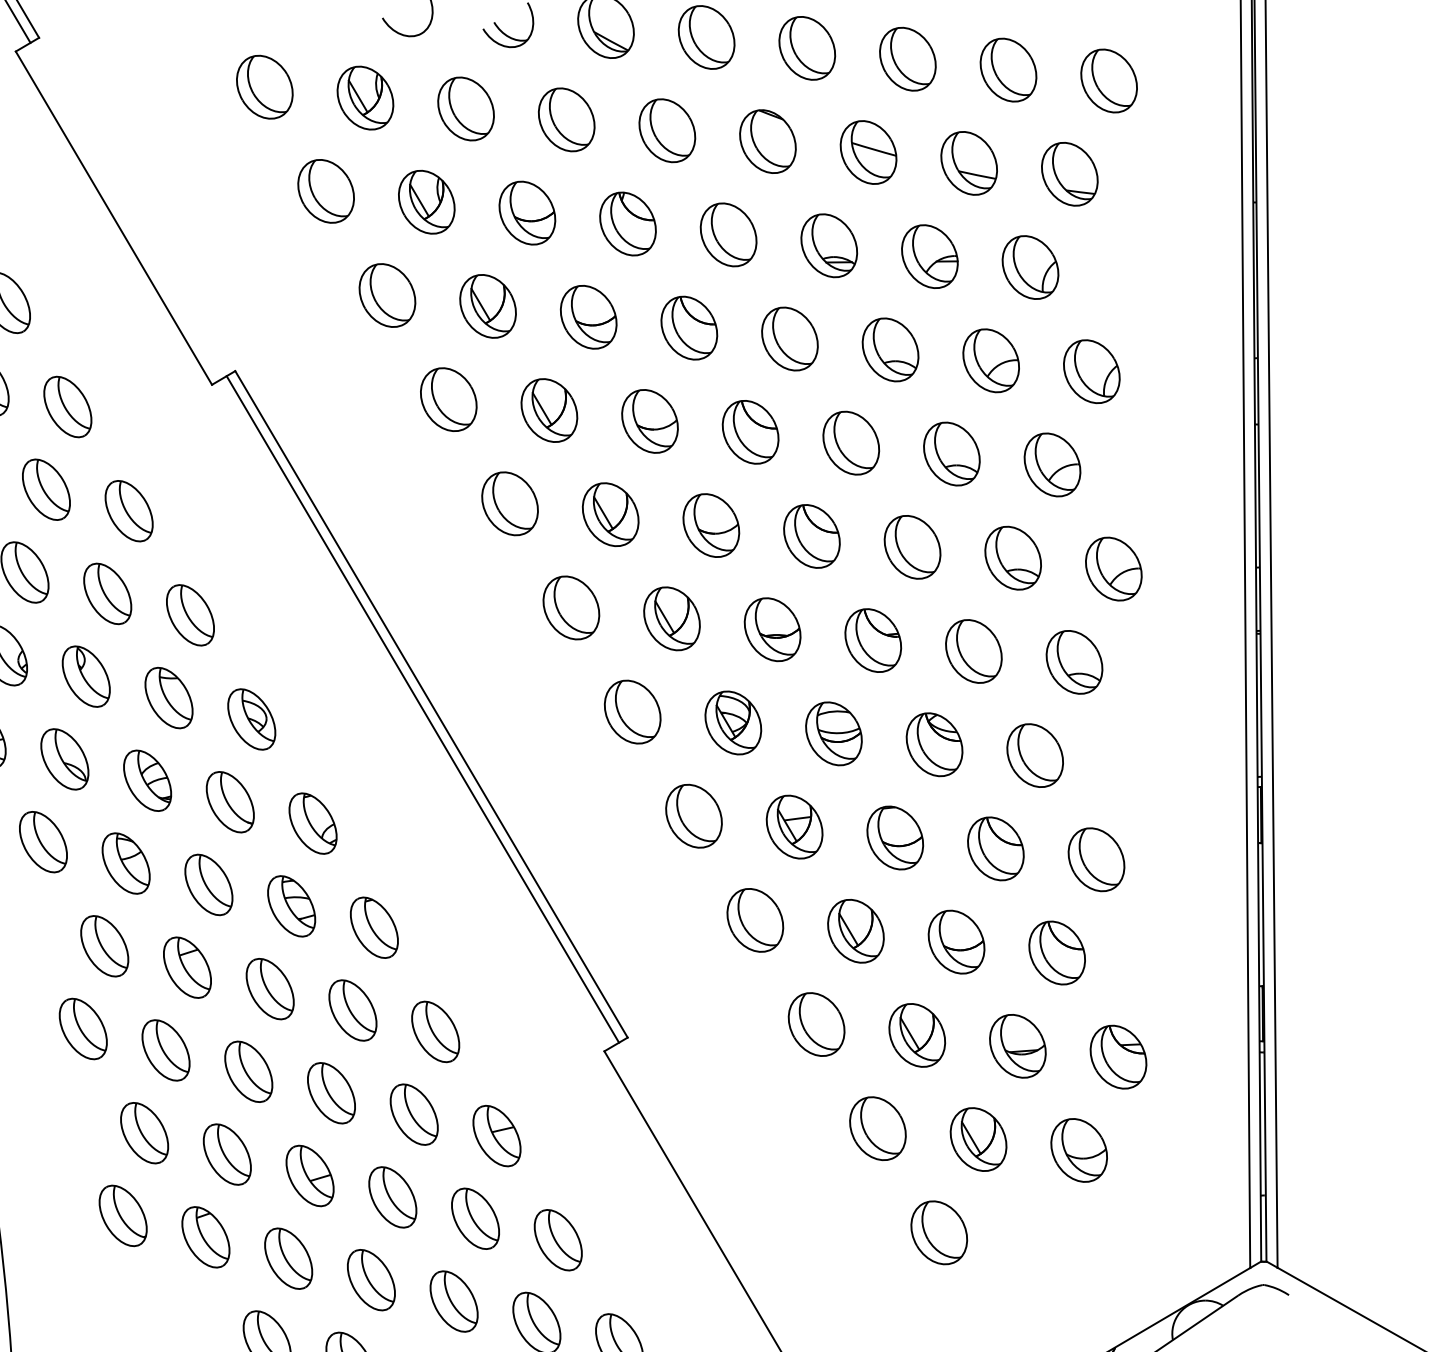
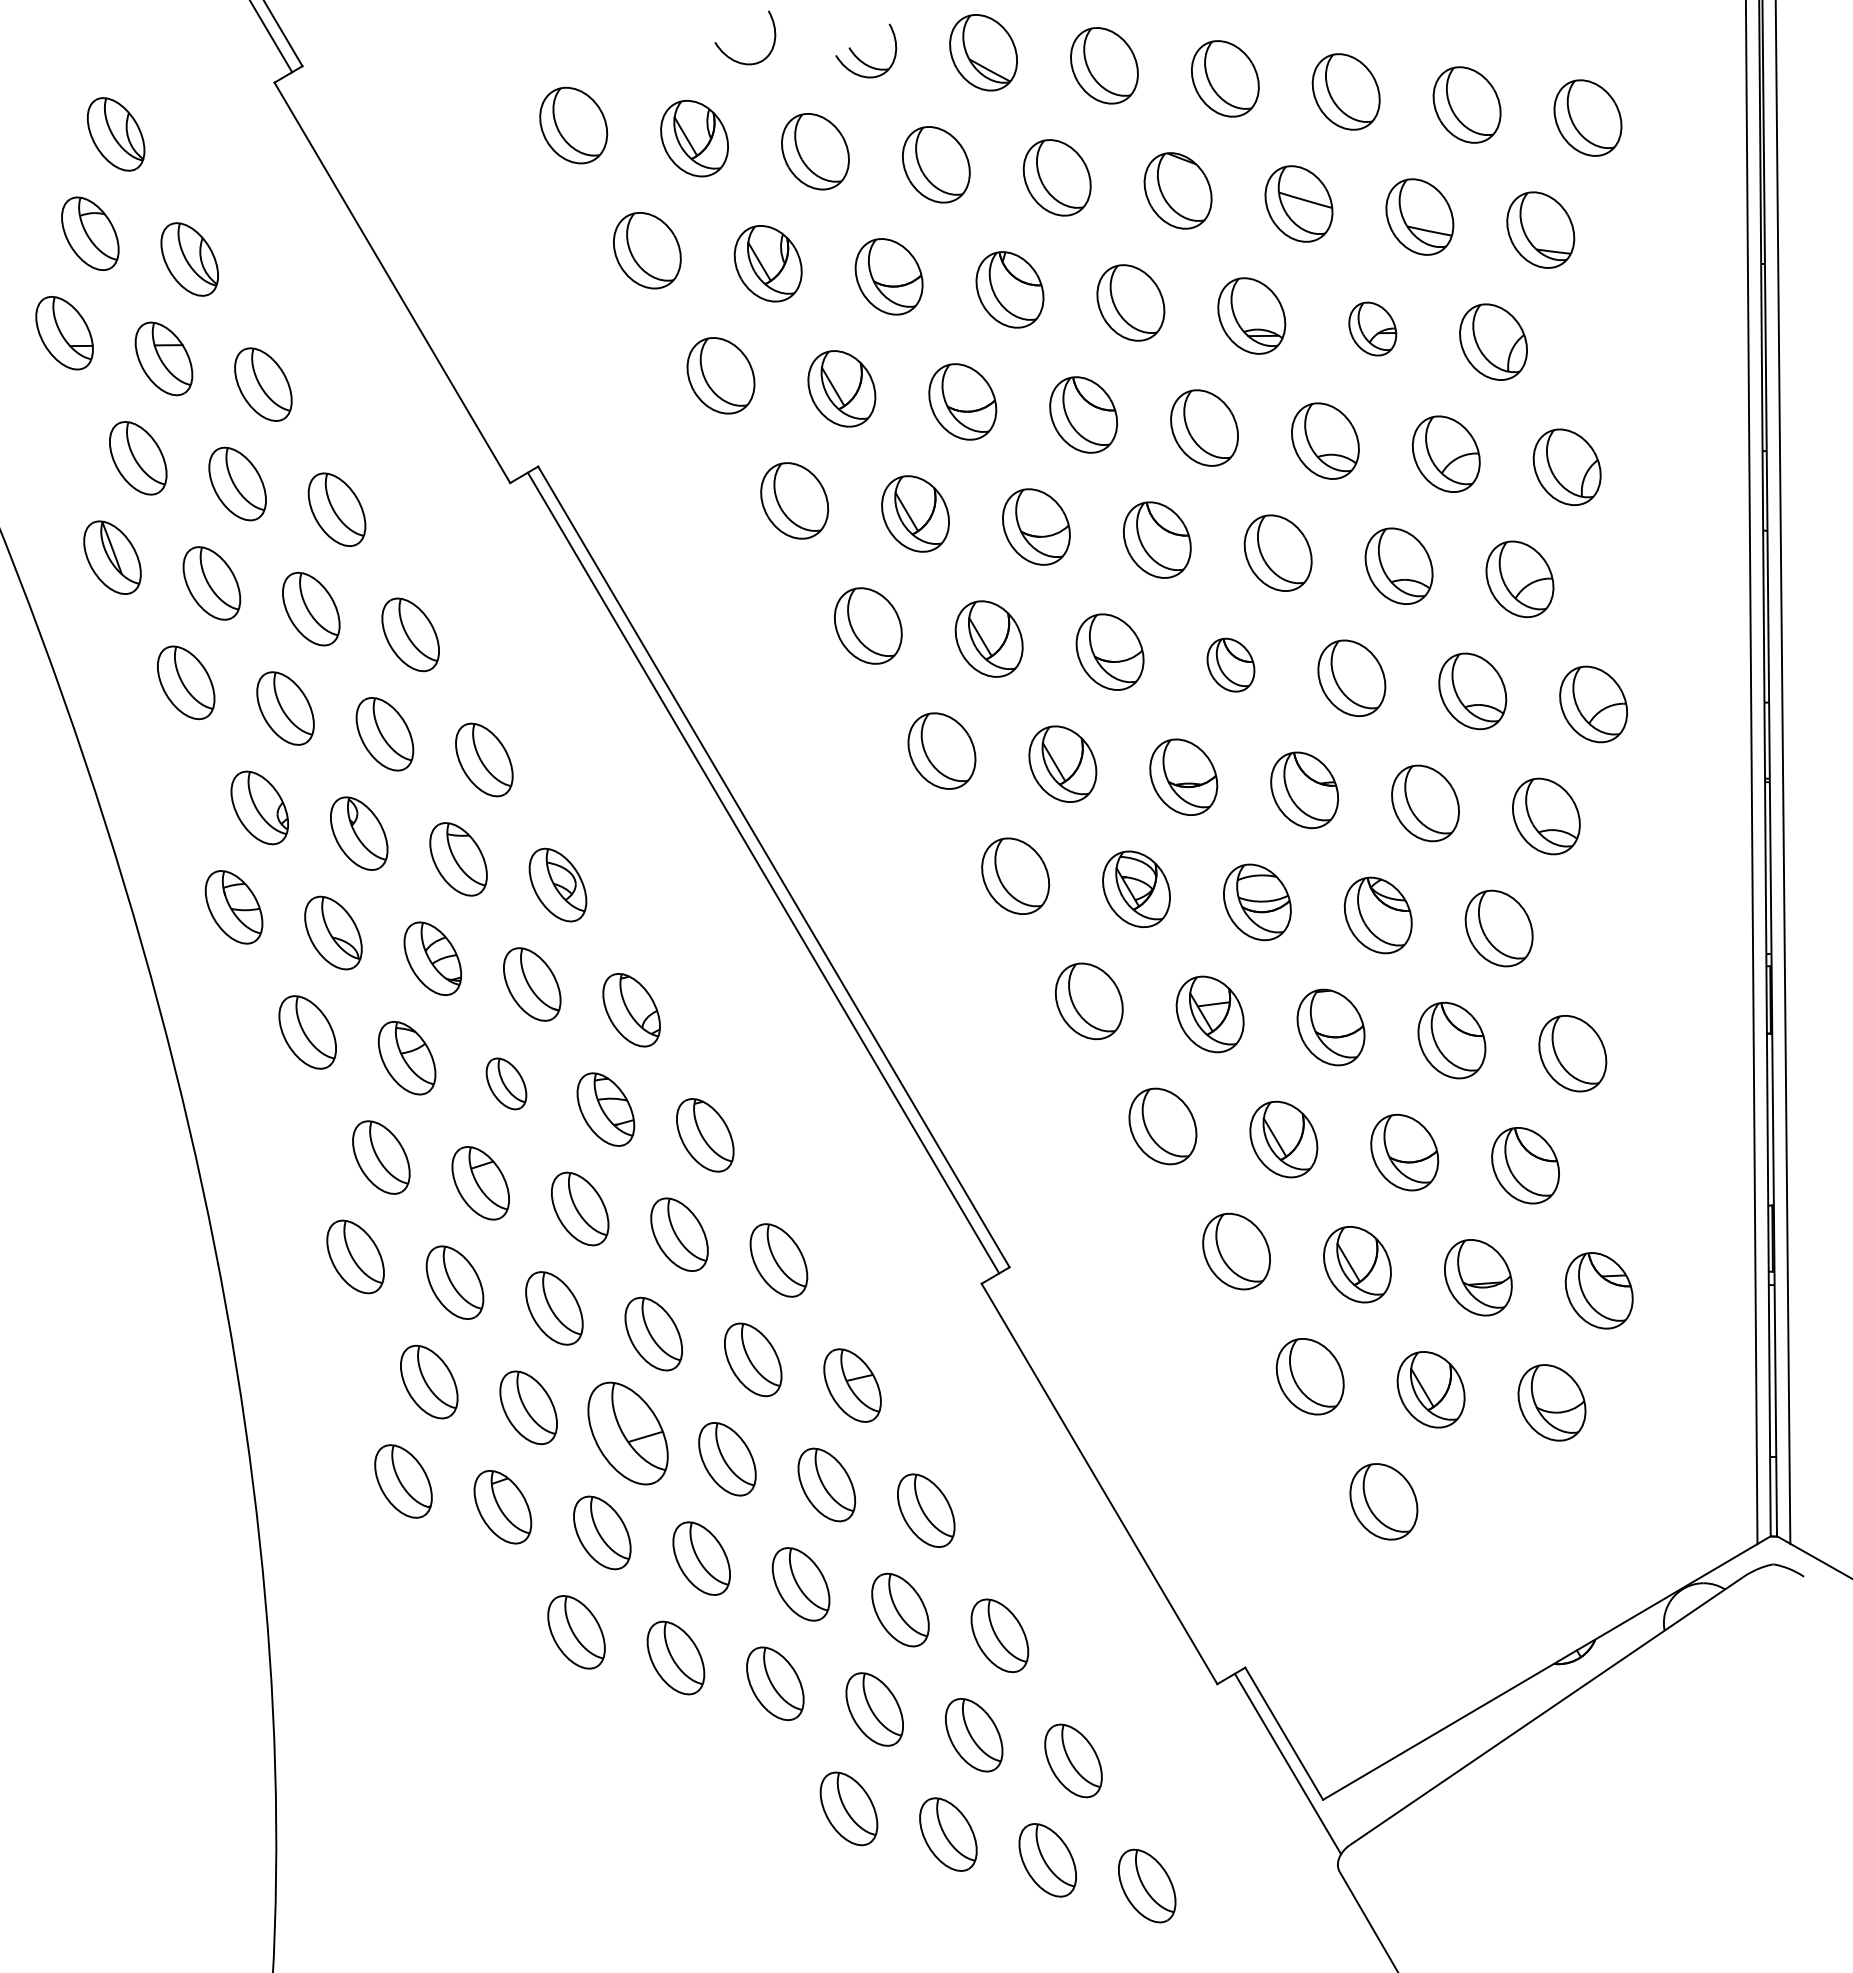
part: (929, 256) -> (1372, 328), size x0.7
part: (811, 535) -> (1230, 664), size x0.7
part: (208, 884) -> (506, 1083), size x0.7
part: (309, 1175) -> (627, 1433), size x1.4

